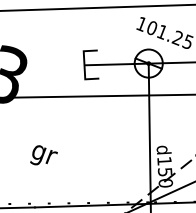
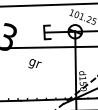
text: (42, 154) -> (34, 63), moved

